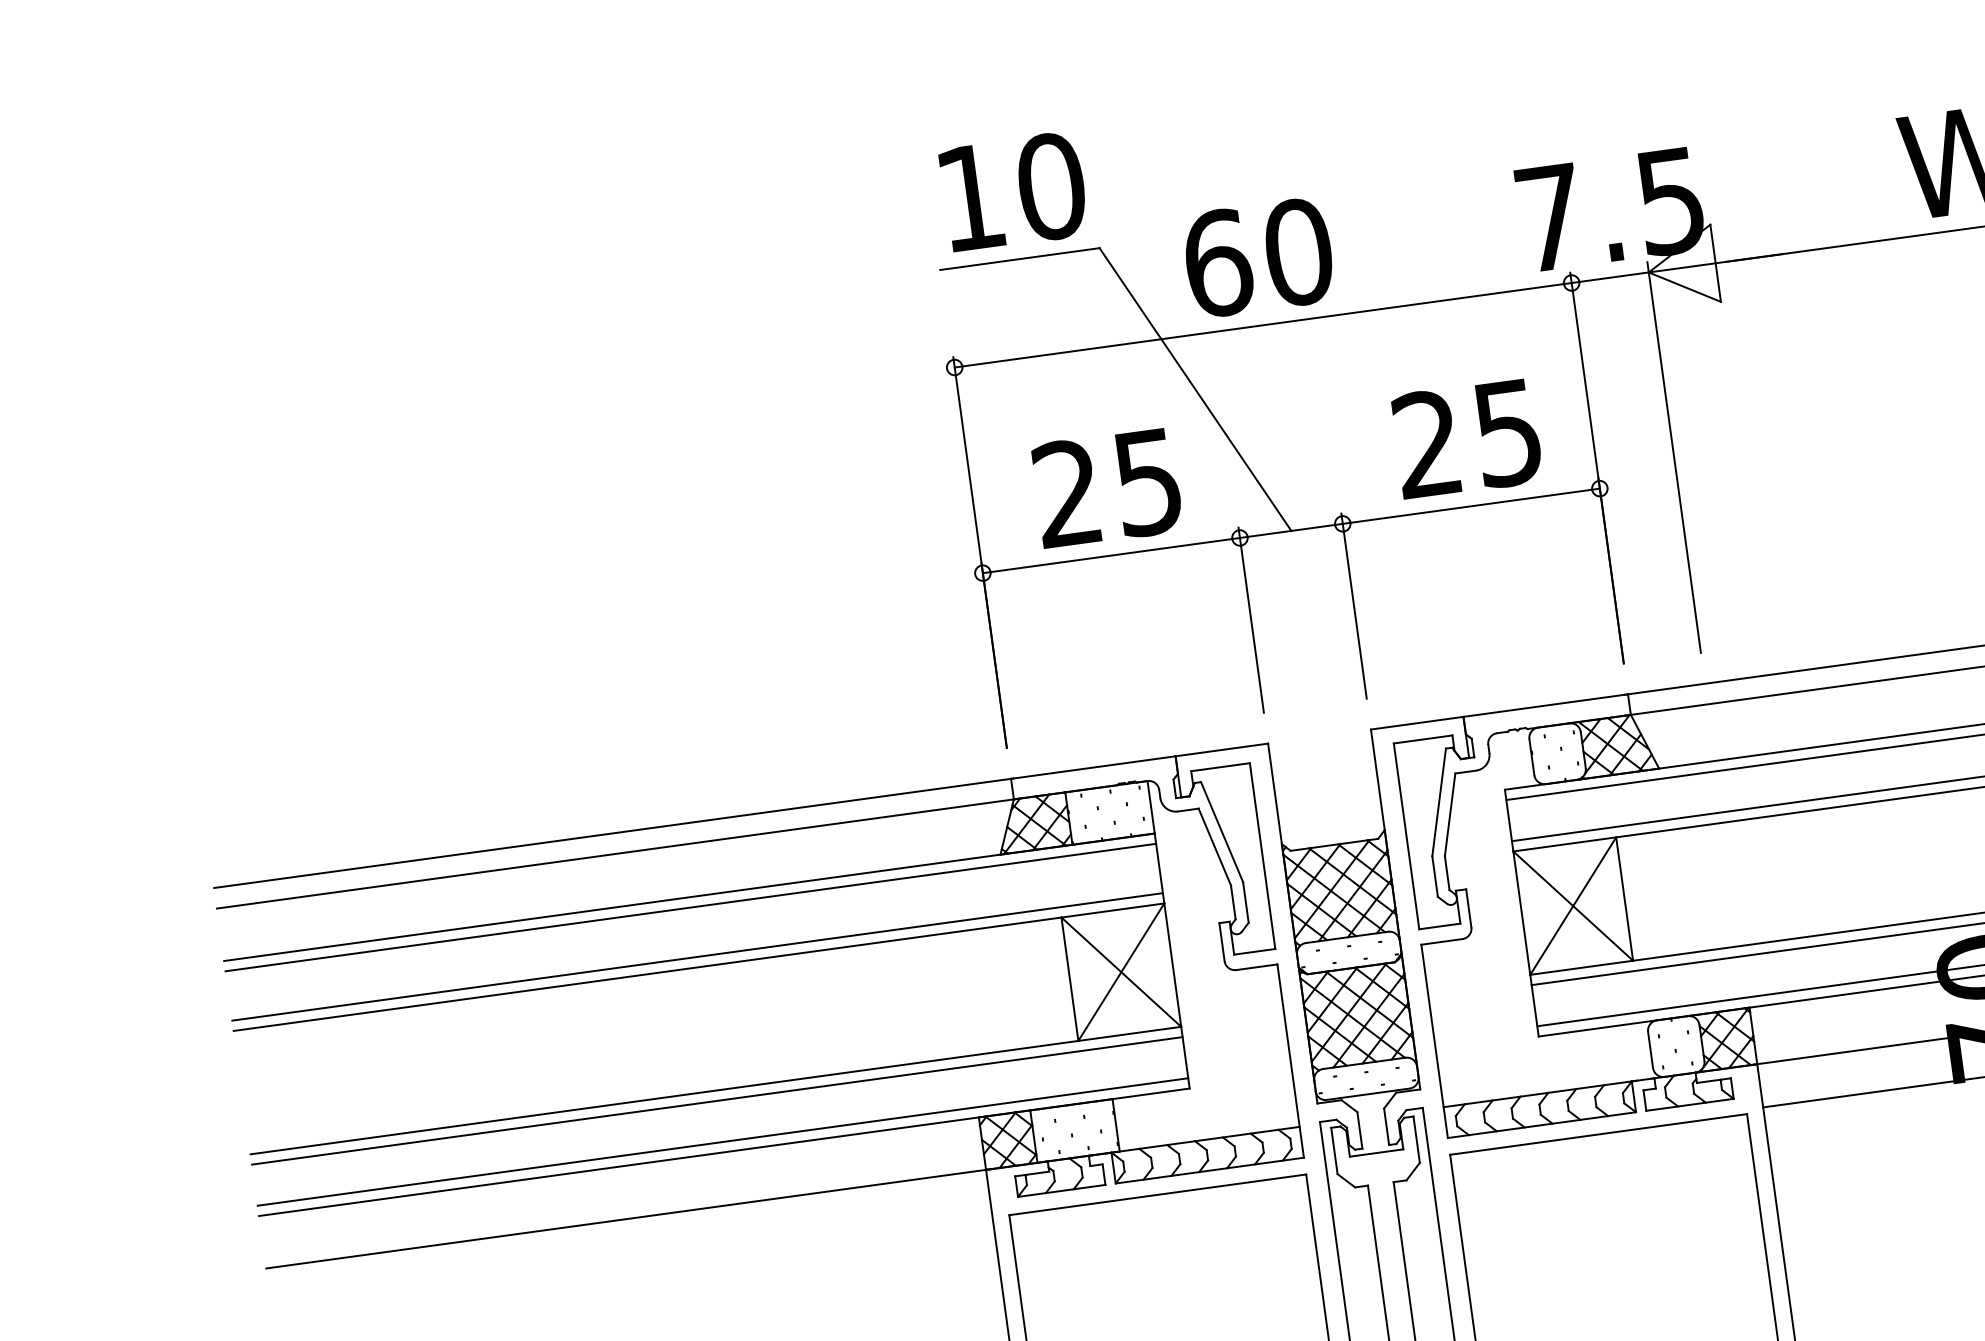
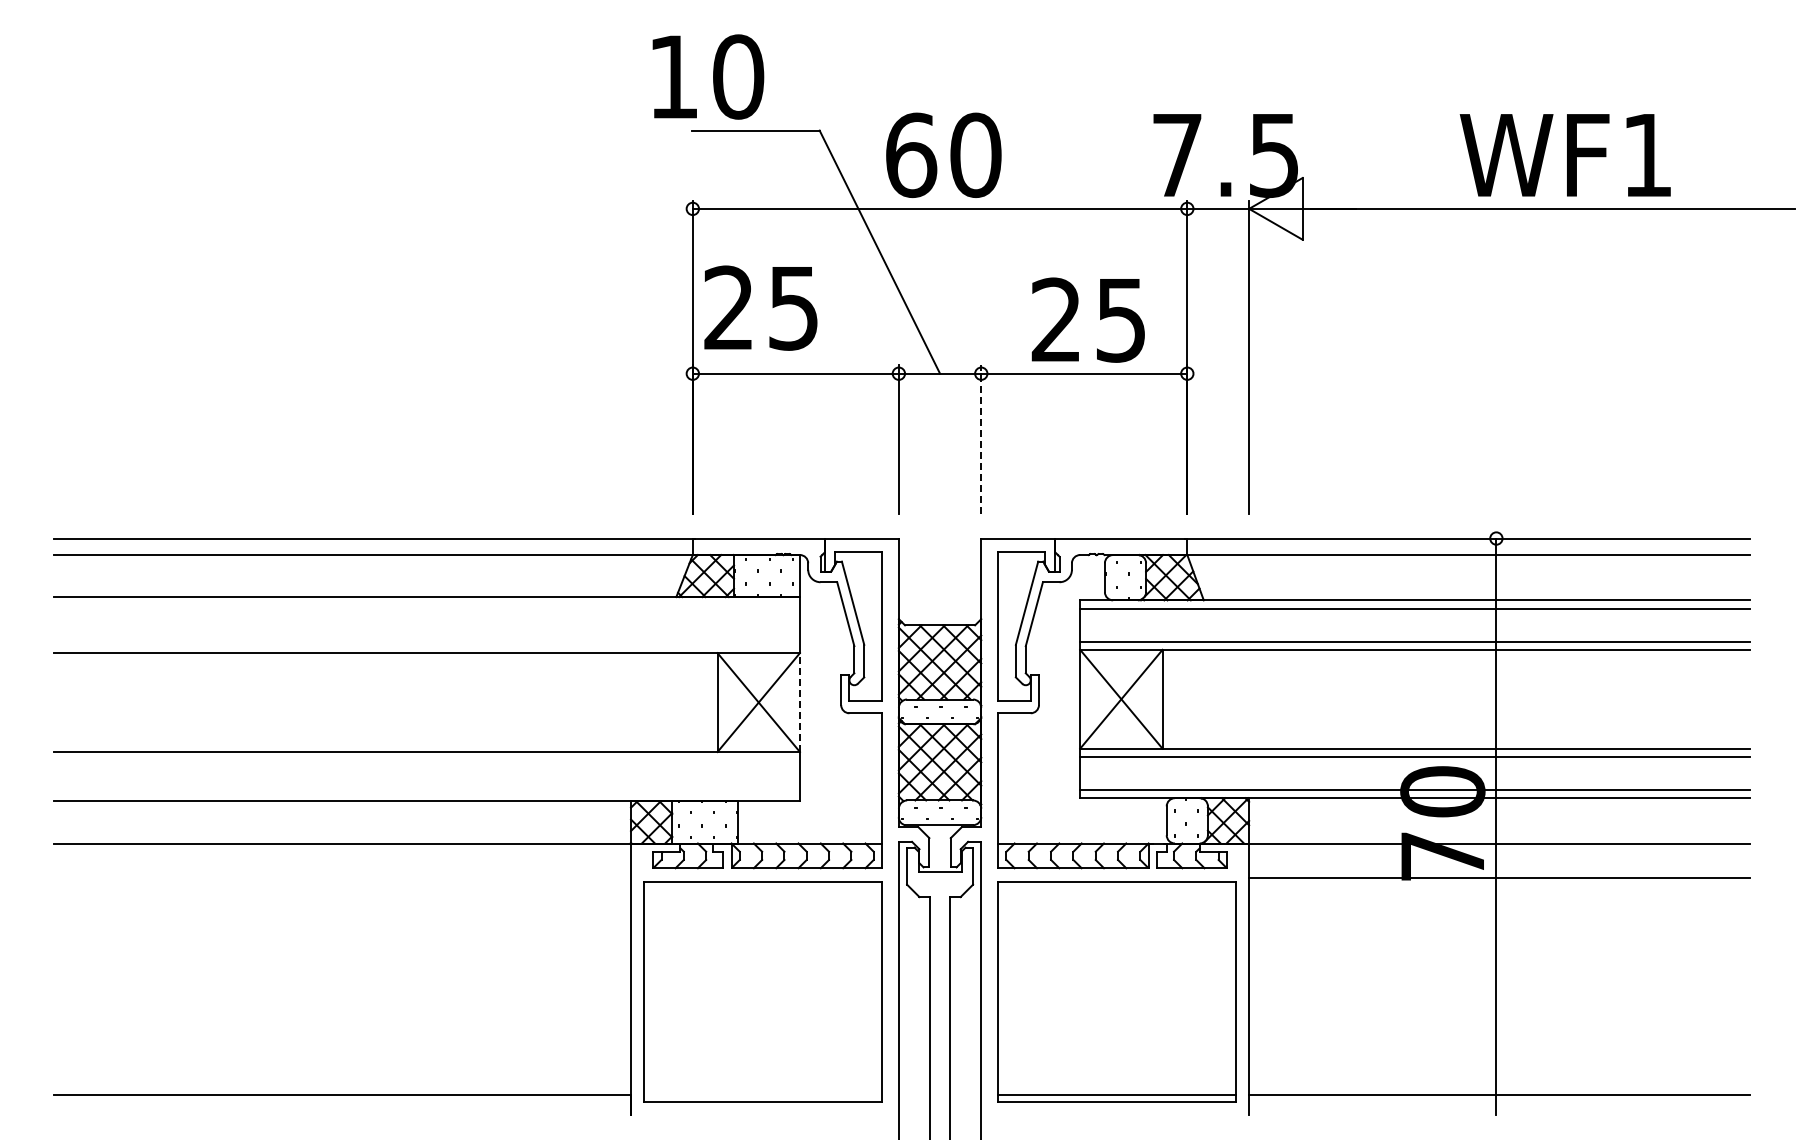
text: (1014, 191) -> (708, 76), moved
text: (1106, 487) -> (760, 307), moved
line: (1354, 605) -> (981, 439), solid -> dashed
line: (690, 907) -> (426, 605), removed
line: (696, 956) -> (426, 644), removed
line: (1172, 965) -> (799, 702), solid -> dashed
line: (716, 1101) -> (426, 760), removed
line: (722, 1142) -> (426, 793), removed

